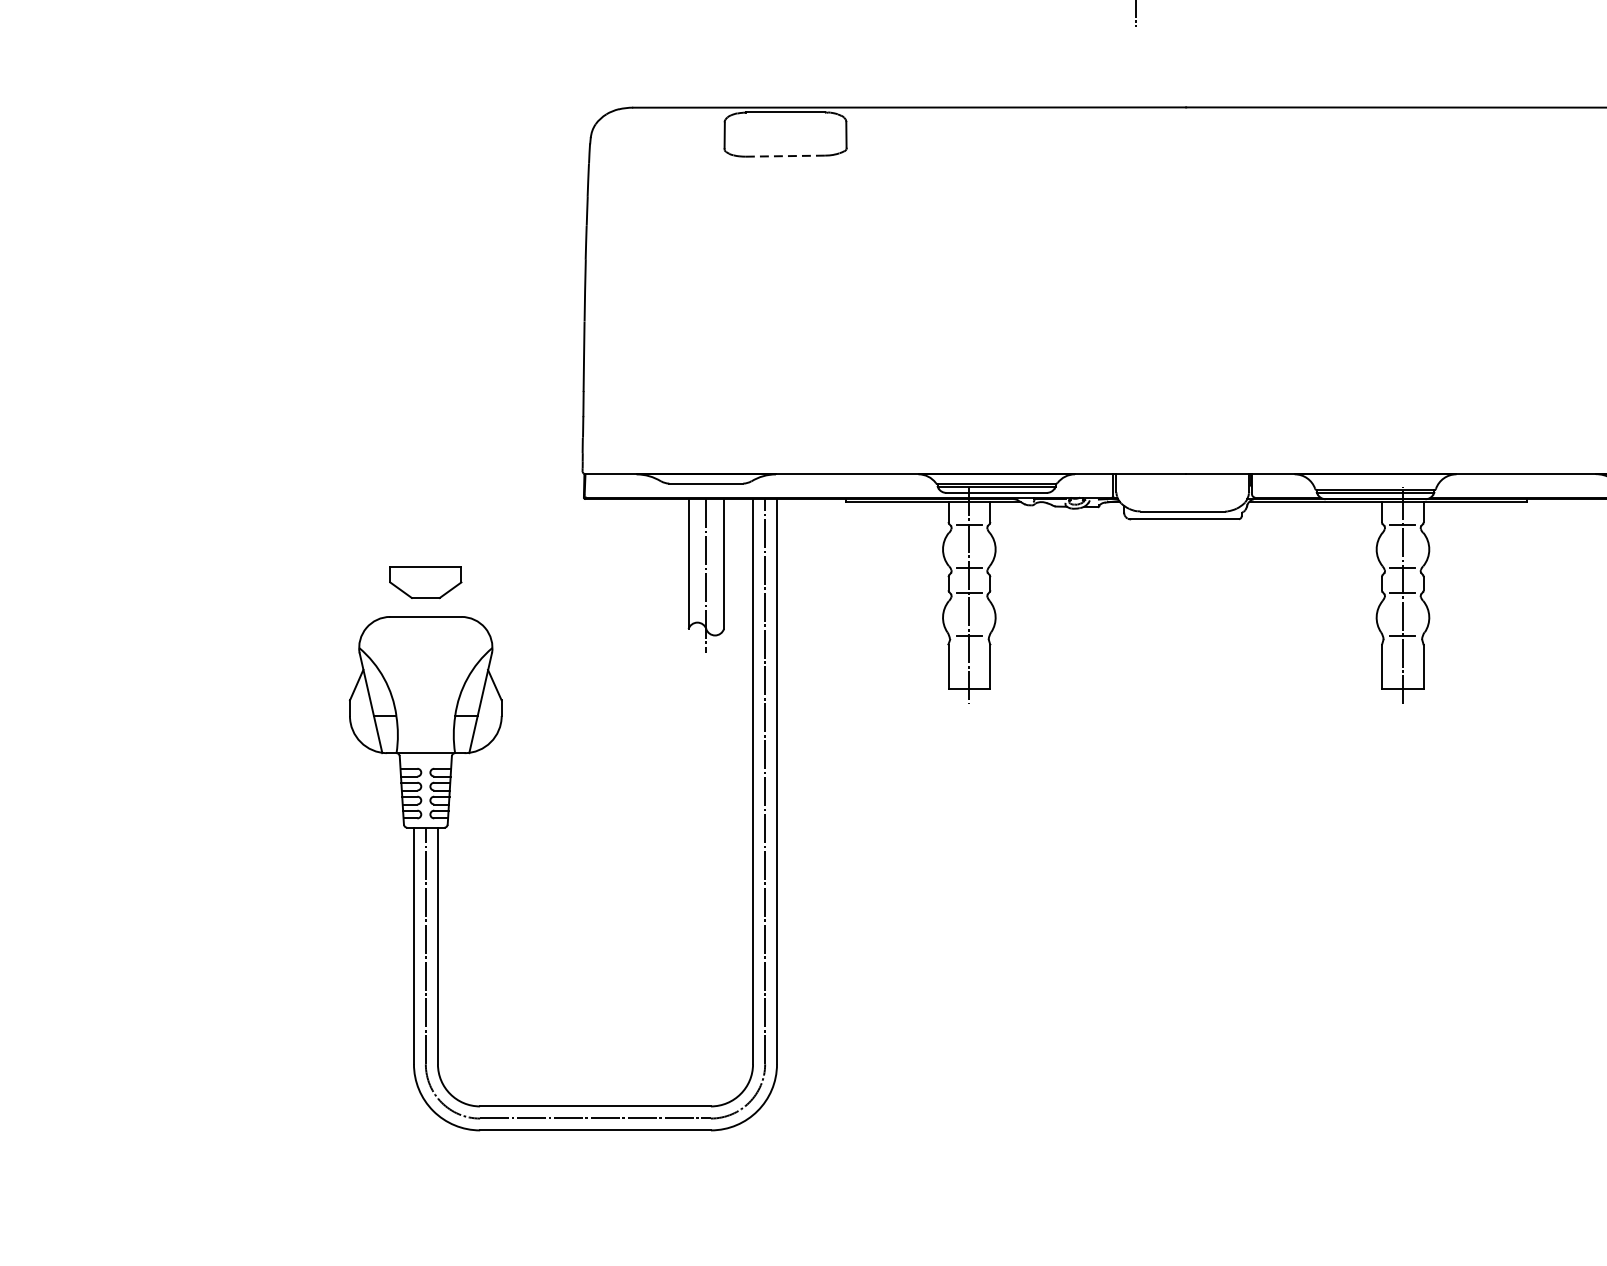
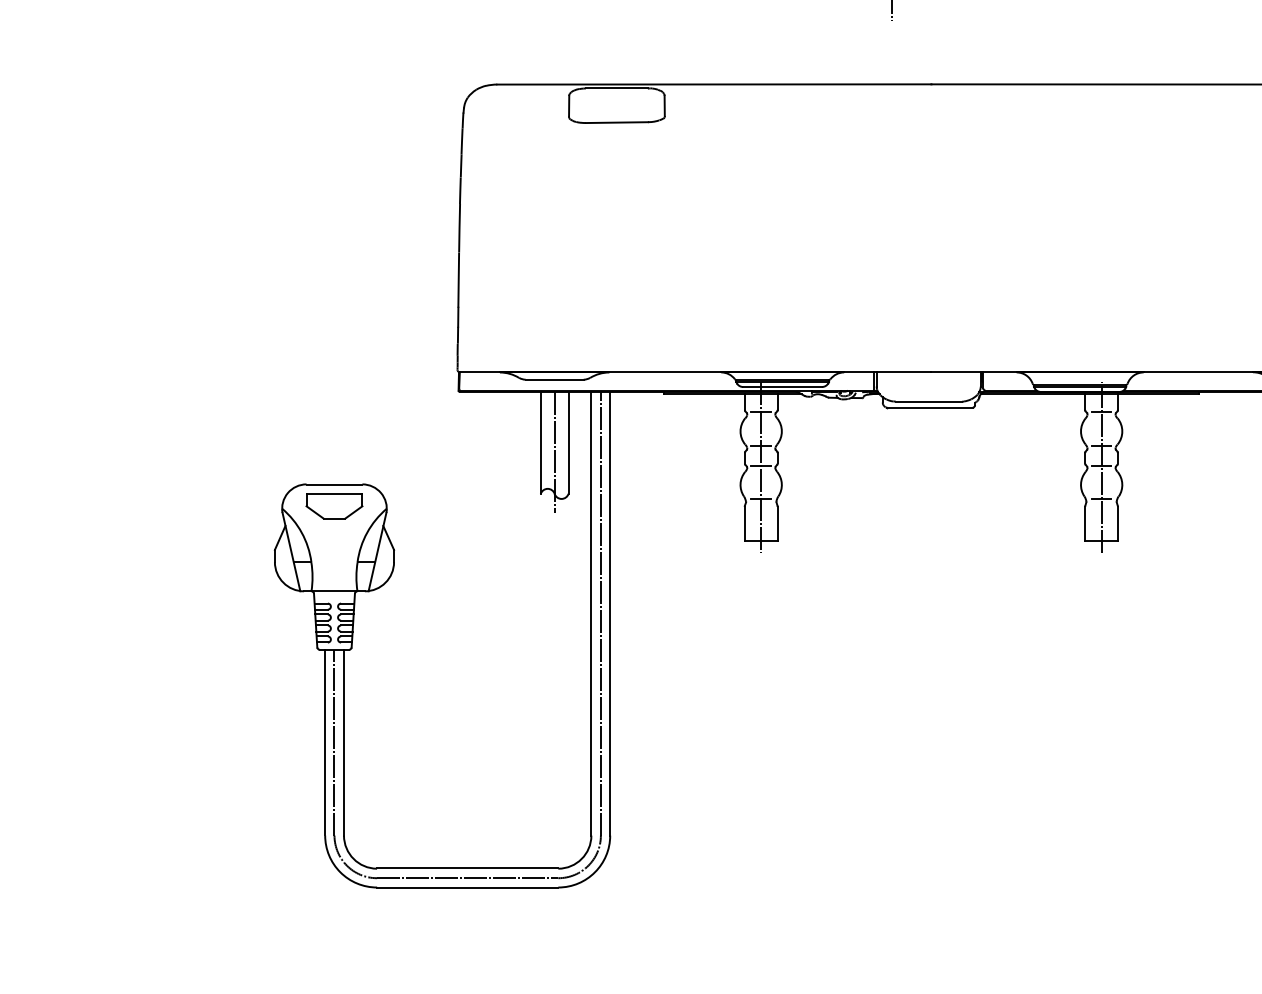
line: (786, 155) -> (617, 122), dashed -> solid
part: (425, 582) -> (334, 506), moved

